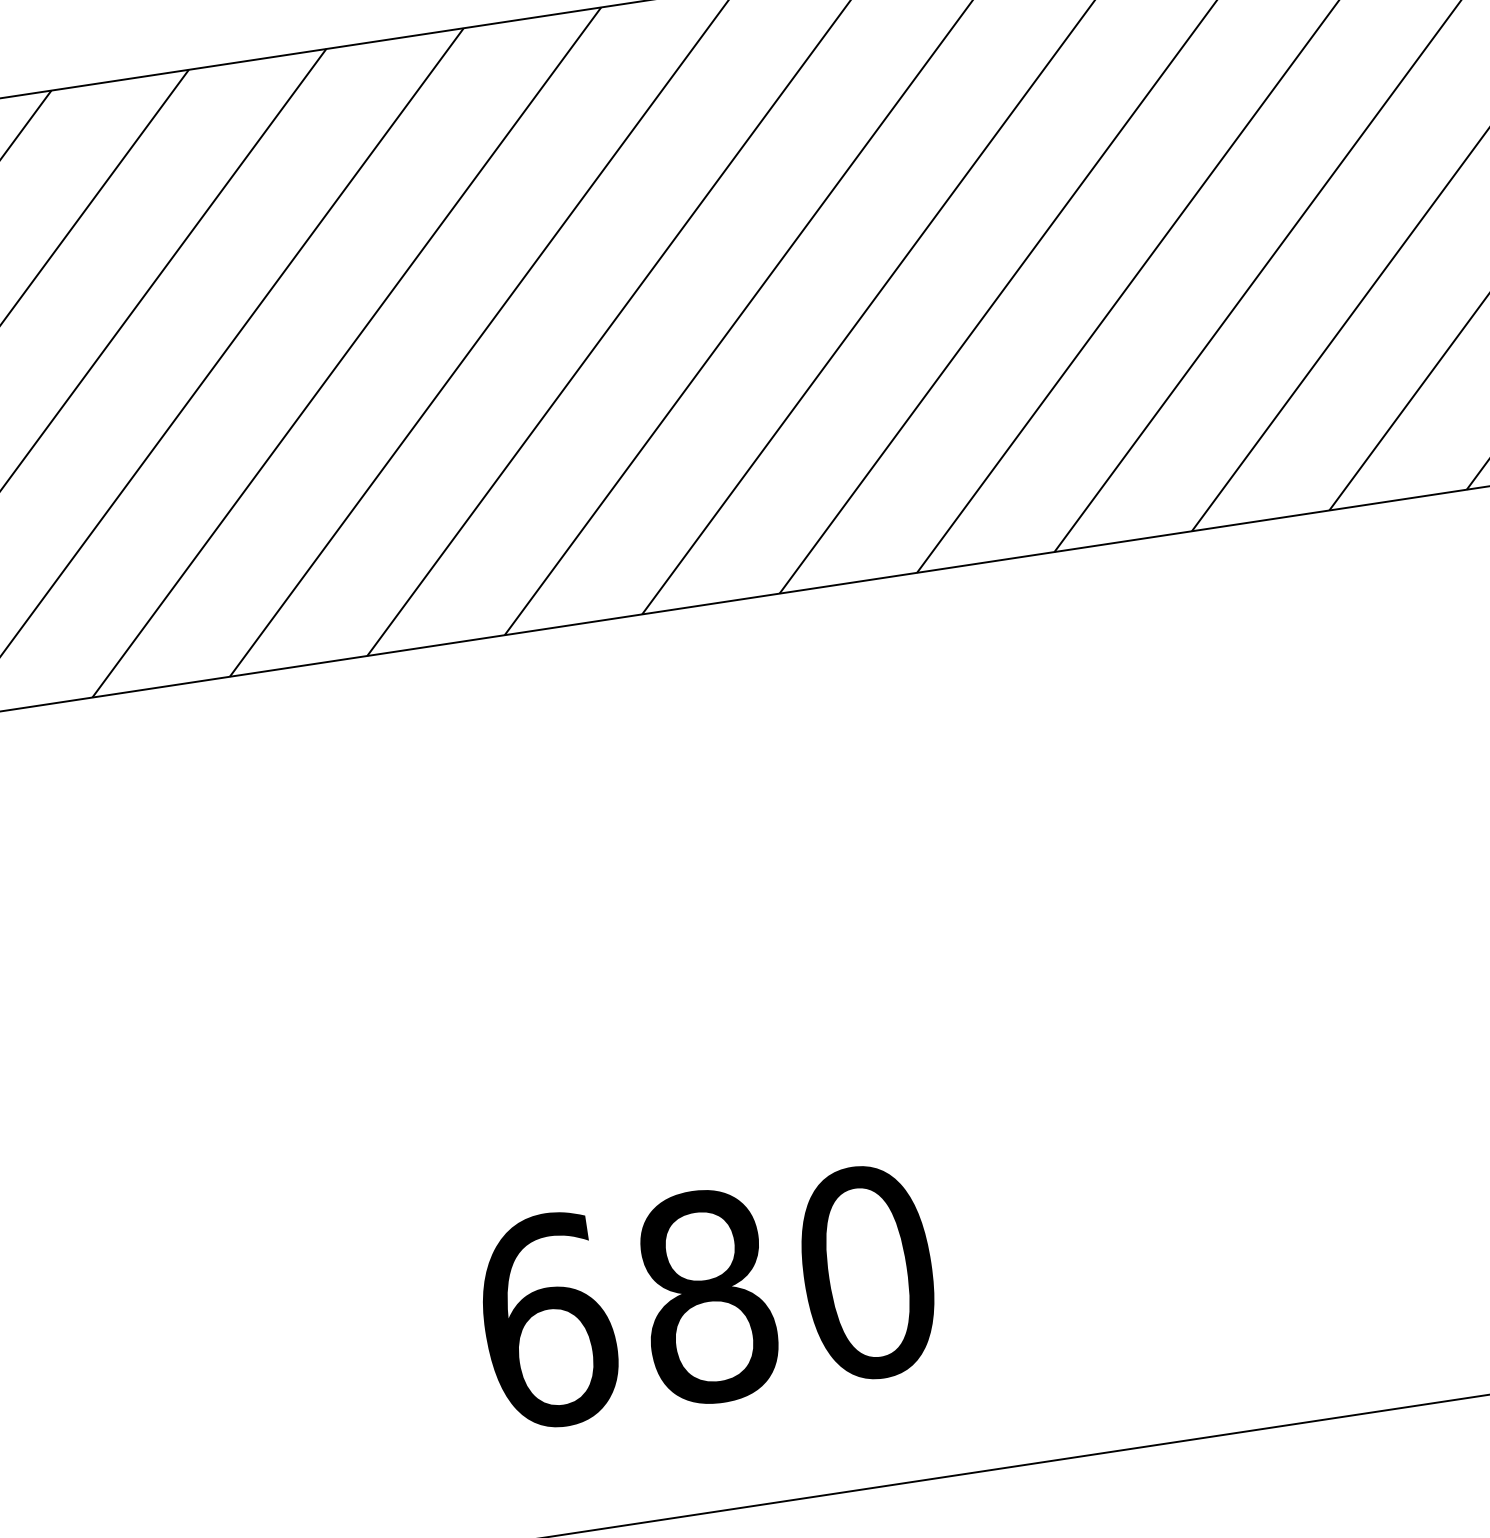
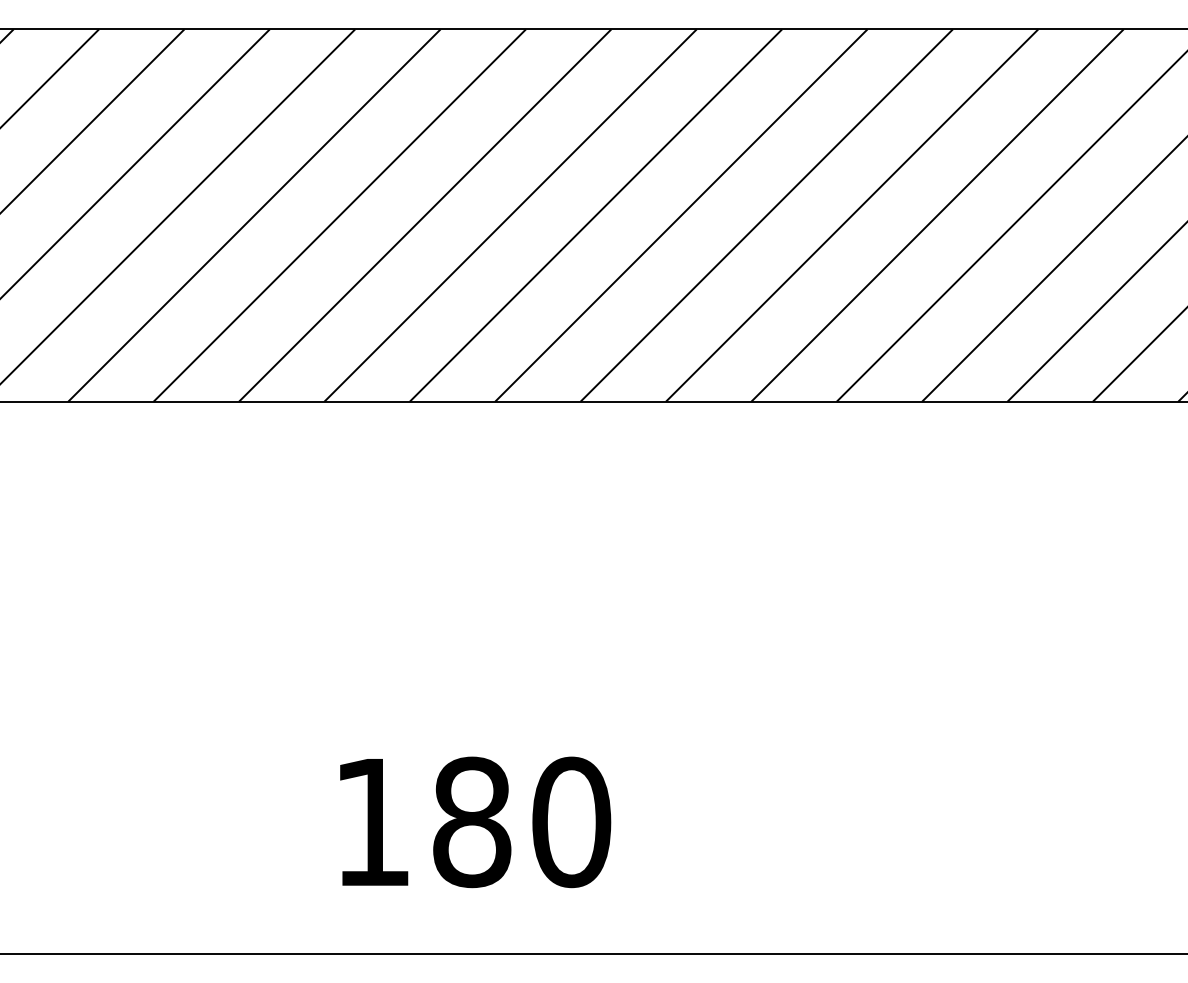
text: (548, 1321) -> (373, 822), 680 -> 180

